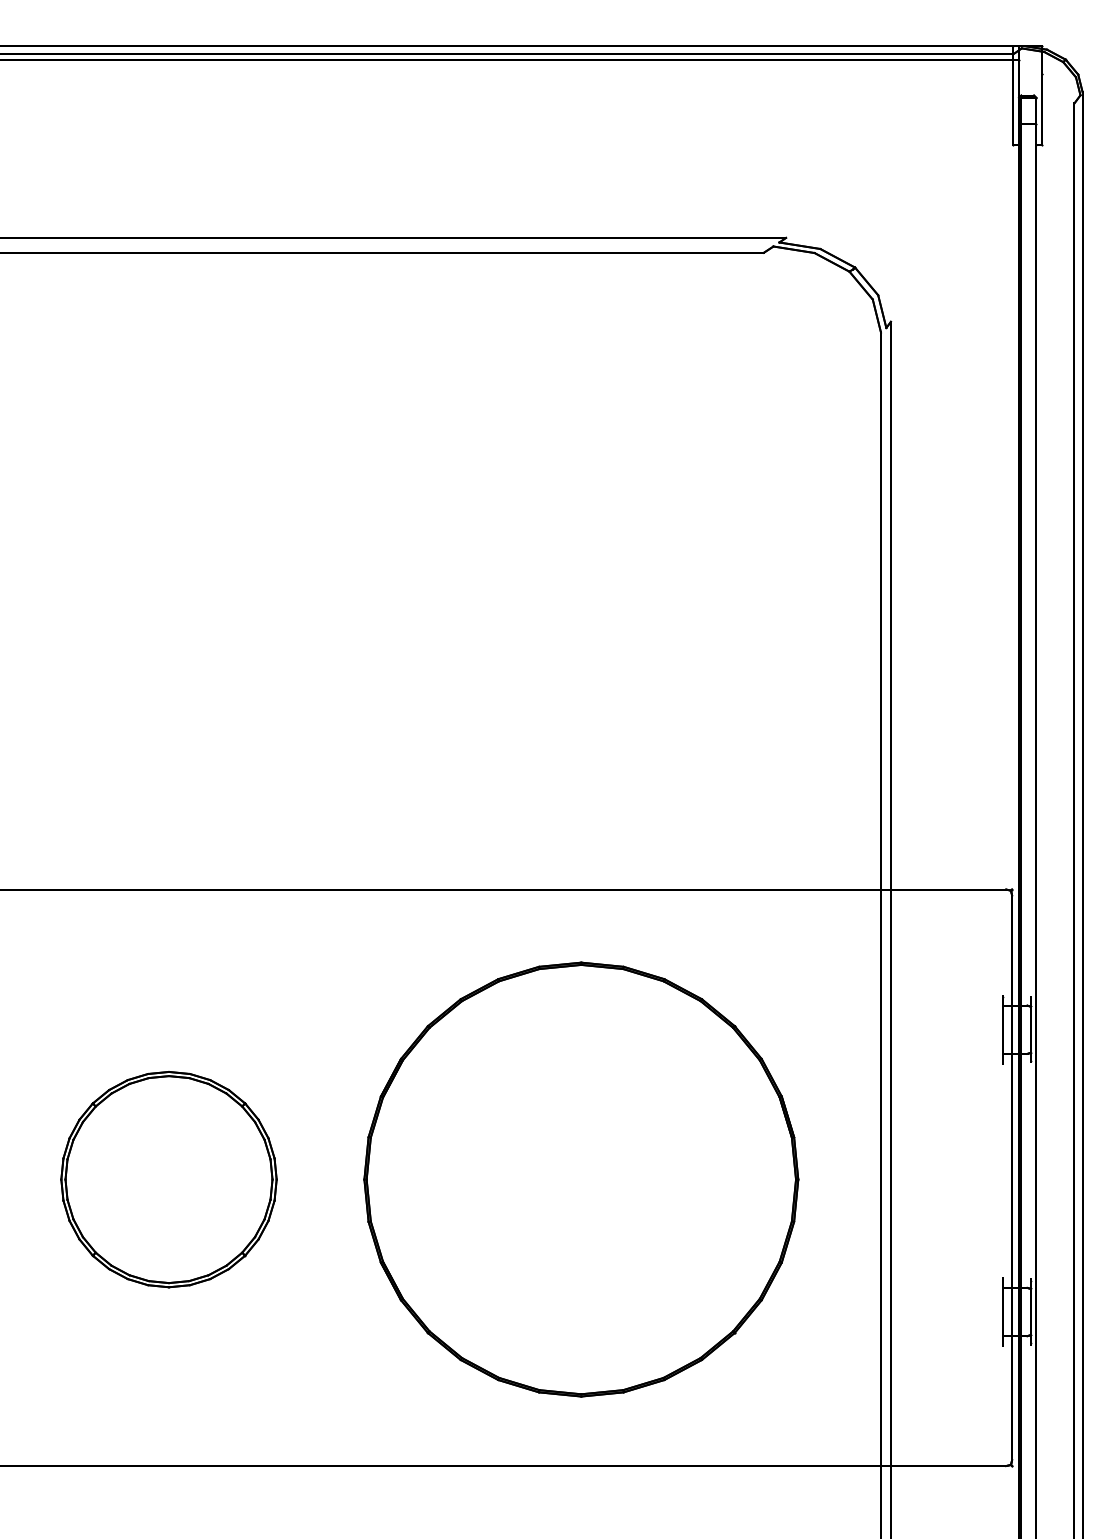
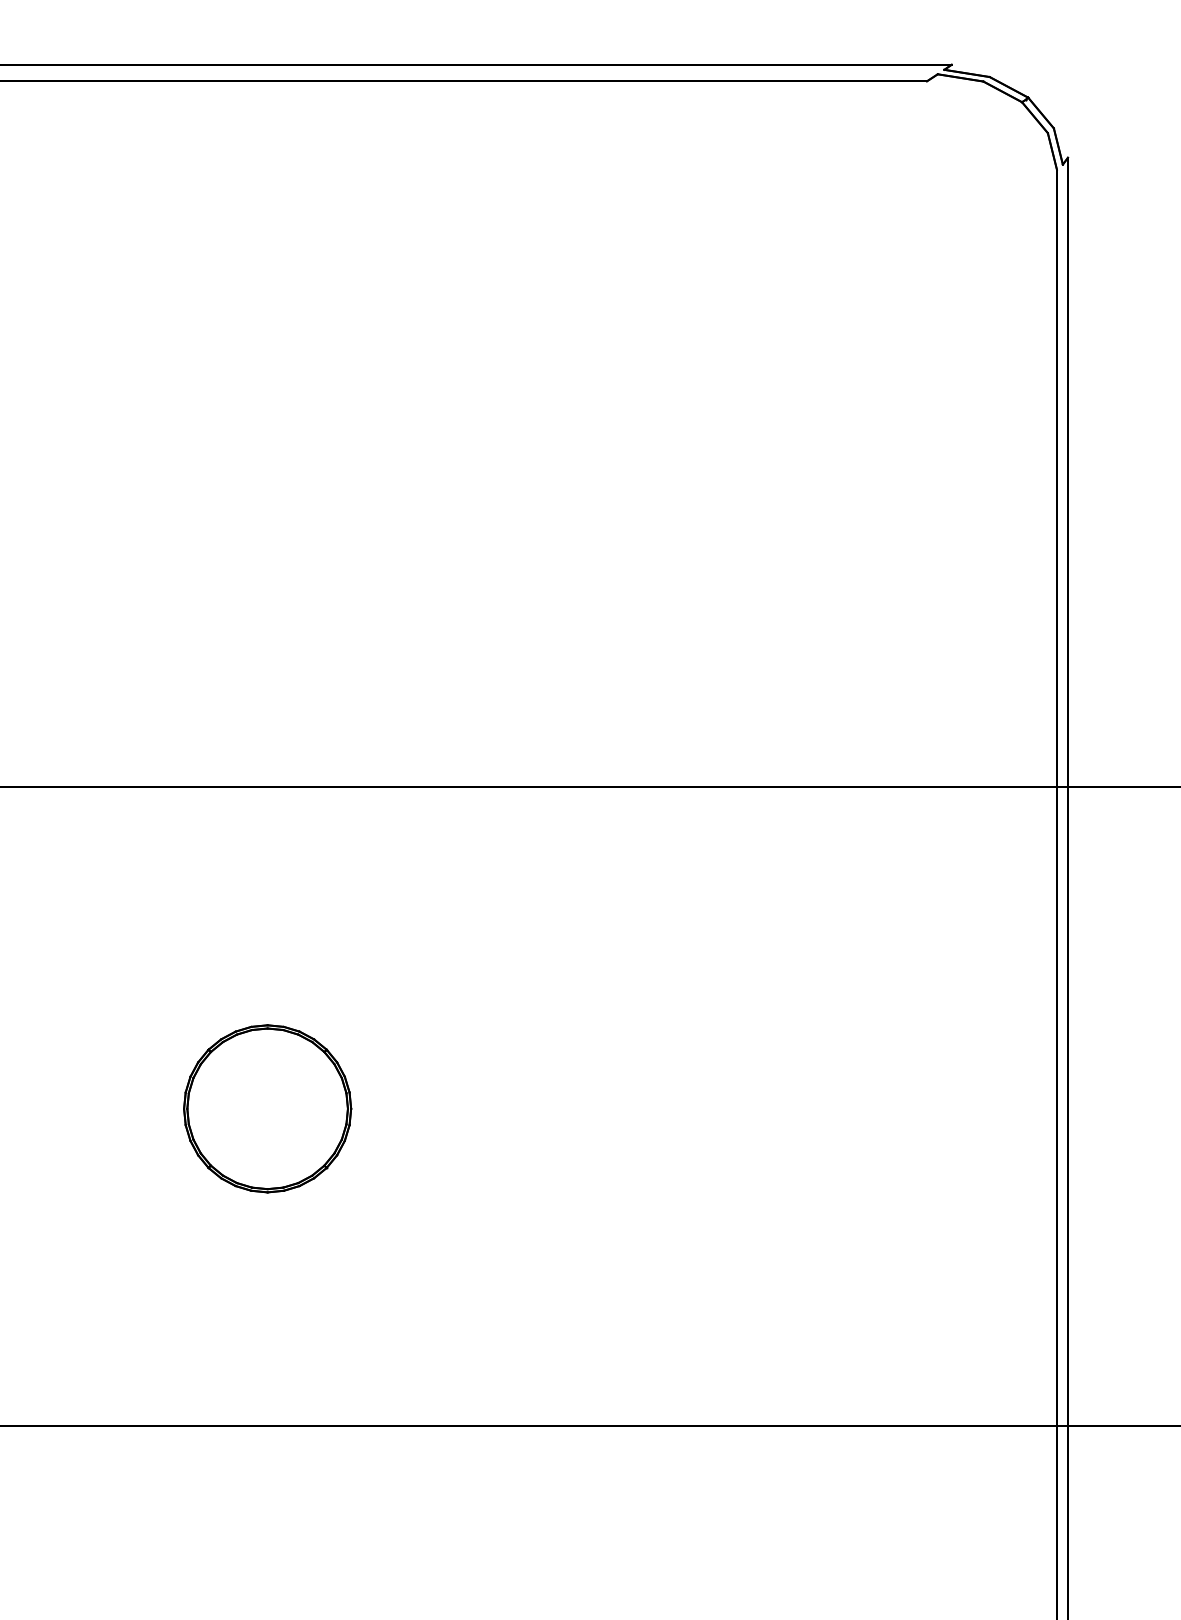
part: (168, 1179) -> (267, 1108), size x0.7
part: (581, 1179) -> (724, 1108), removed

